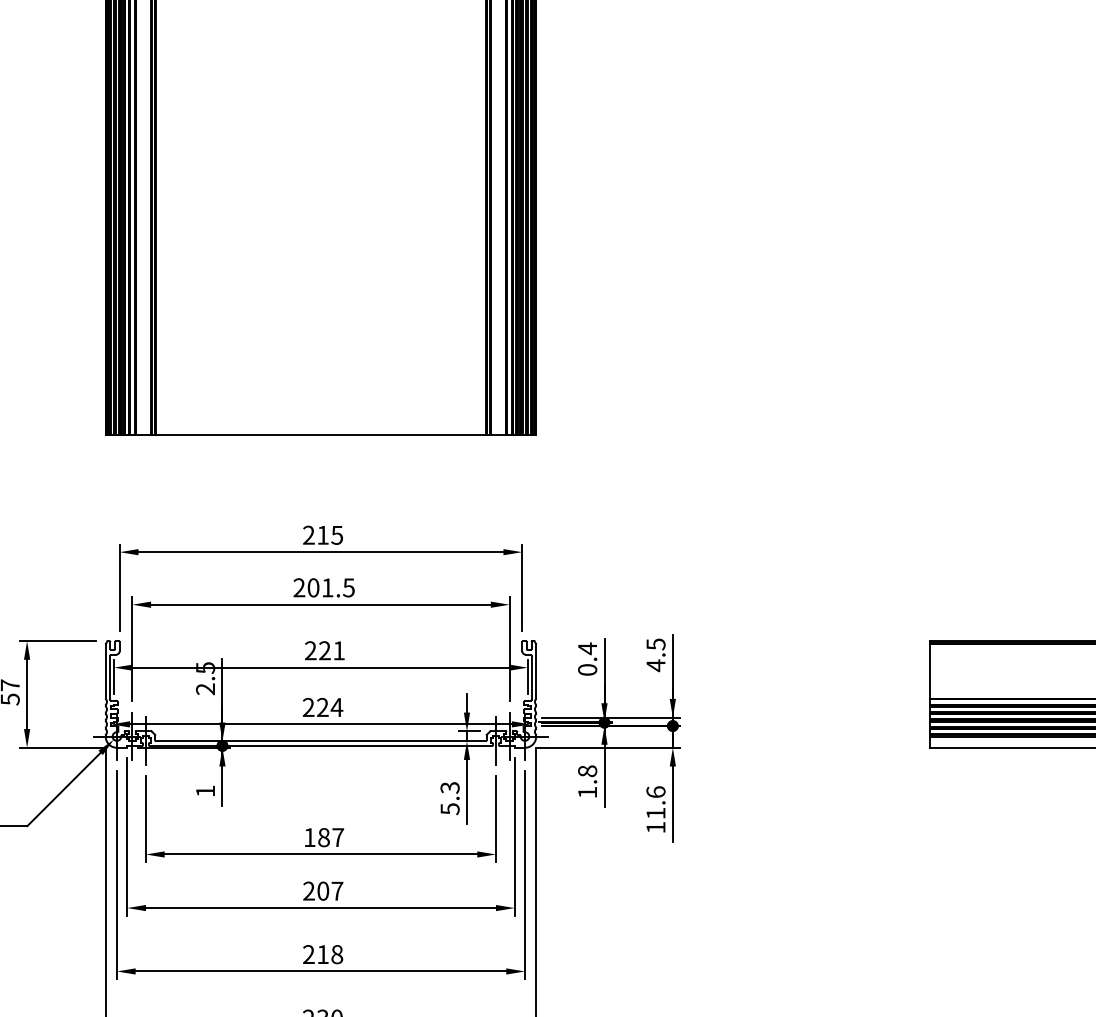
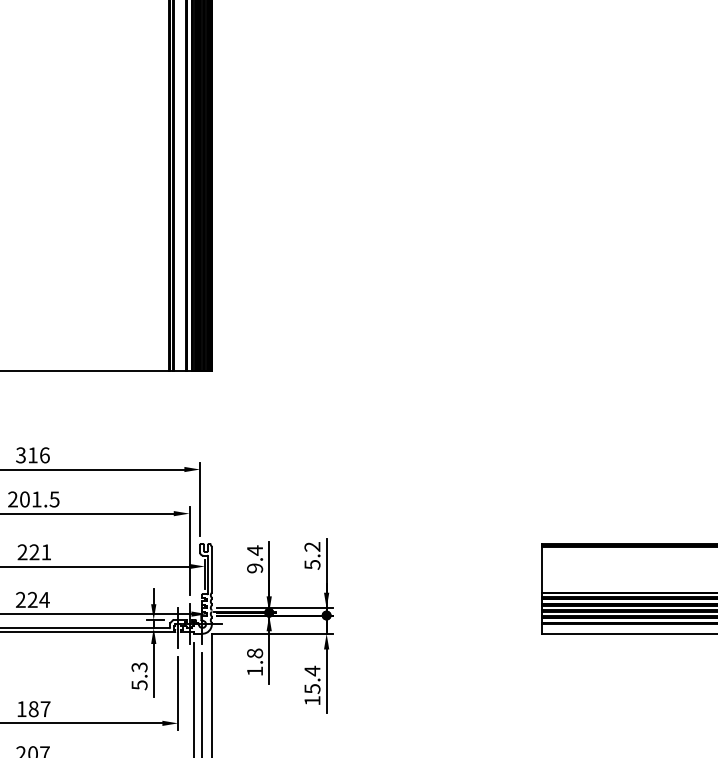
text: (322, 534) -> (32, 454), 215 -> 316
text: (655, 655) -> (312, 556), 4.5 -> 5.2
text: (587, 669) -> (254, 568), 0.4 -> 9.4
text: (655, 802) -> (312, 679), 11.6 -> 15.4

